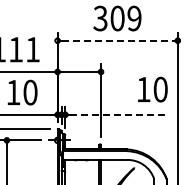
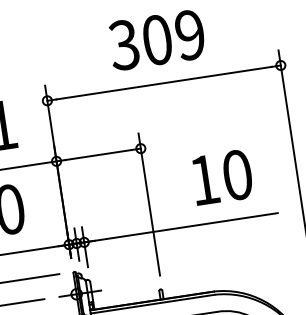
line: (118, 40) -> (165, 82), dashed -> solid
text: (152, 89) -> (221, 177), moved
line: (117, 114) -> (185, 226), dashed -> solid

